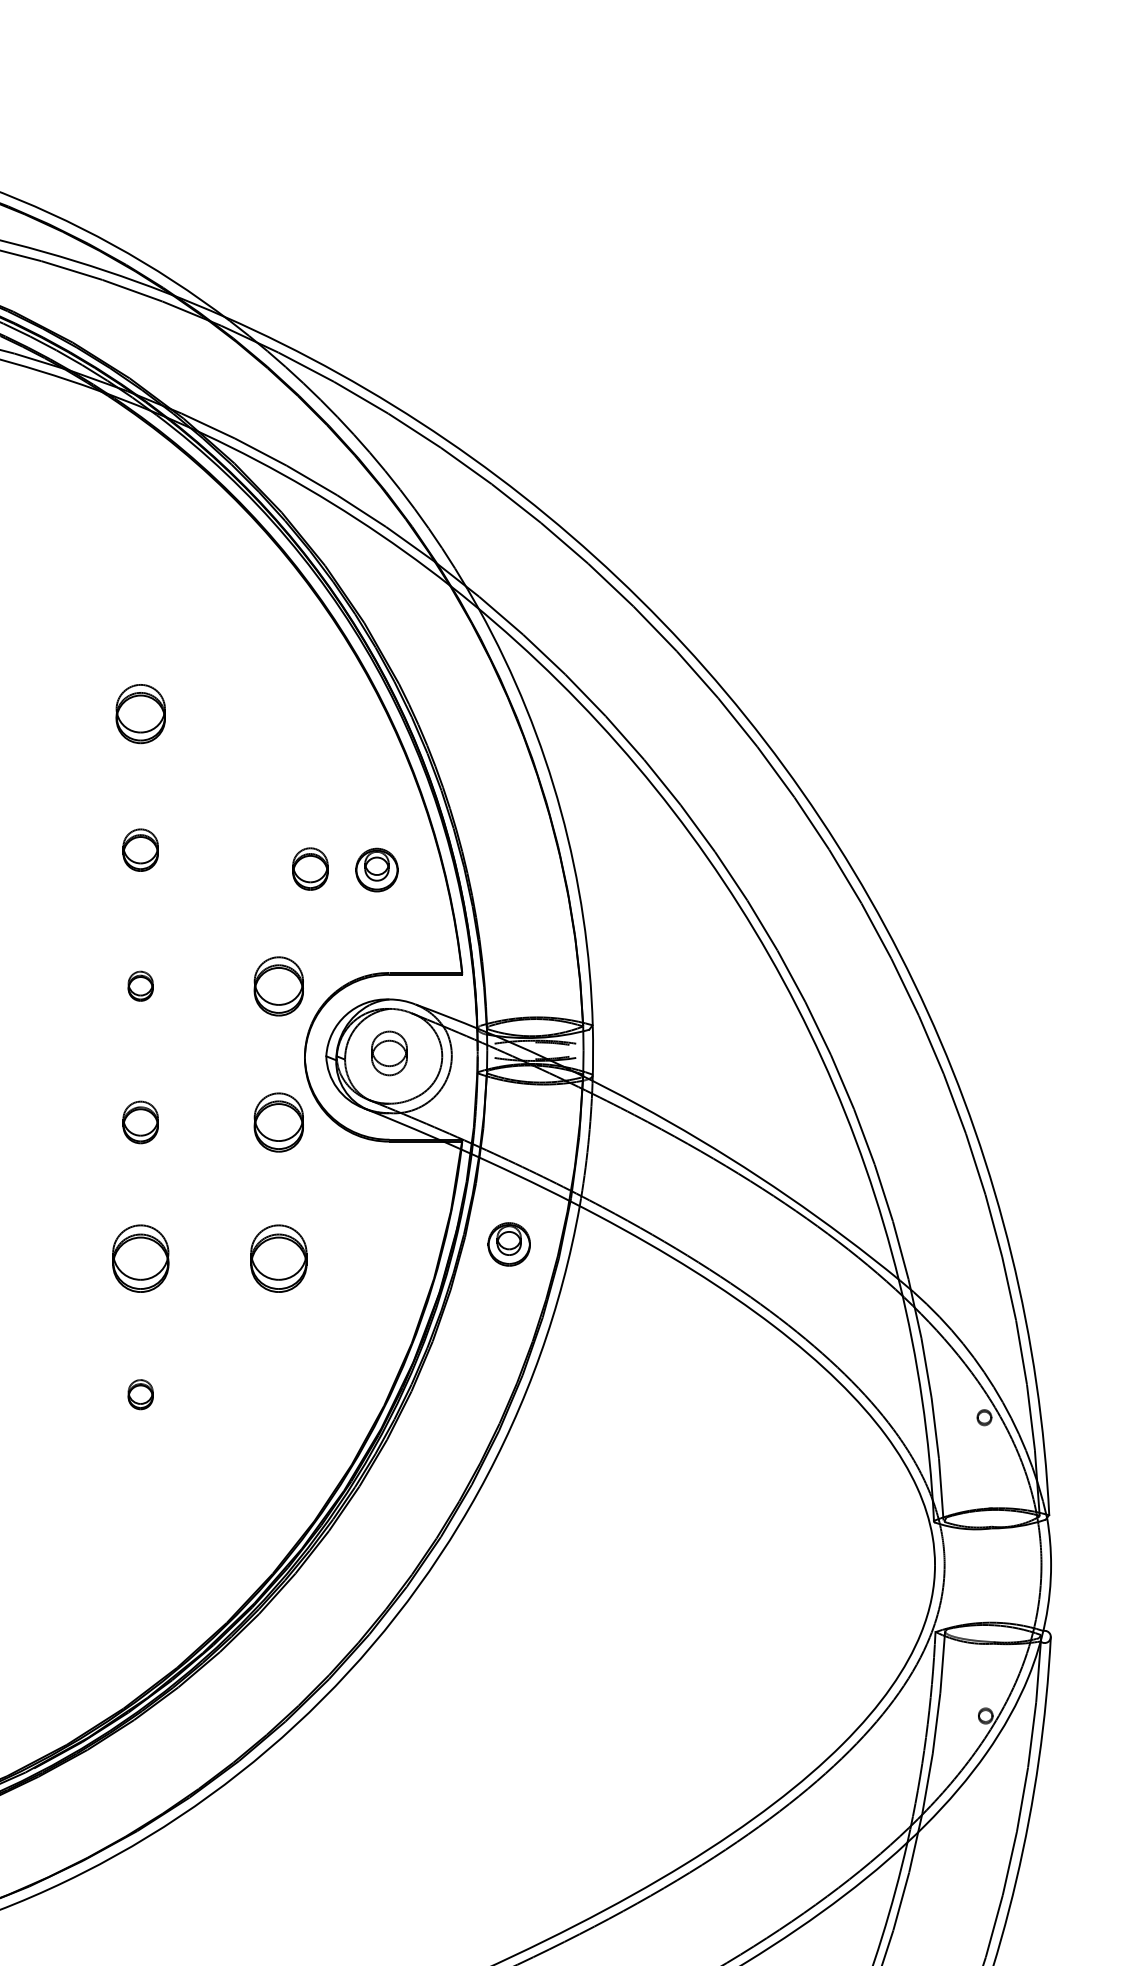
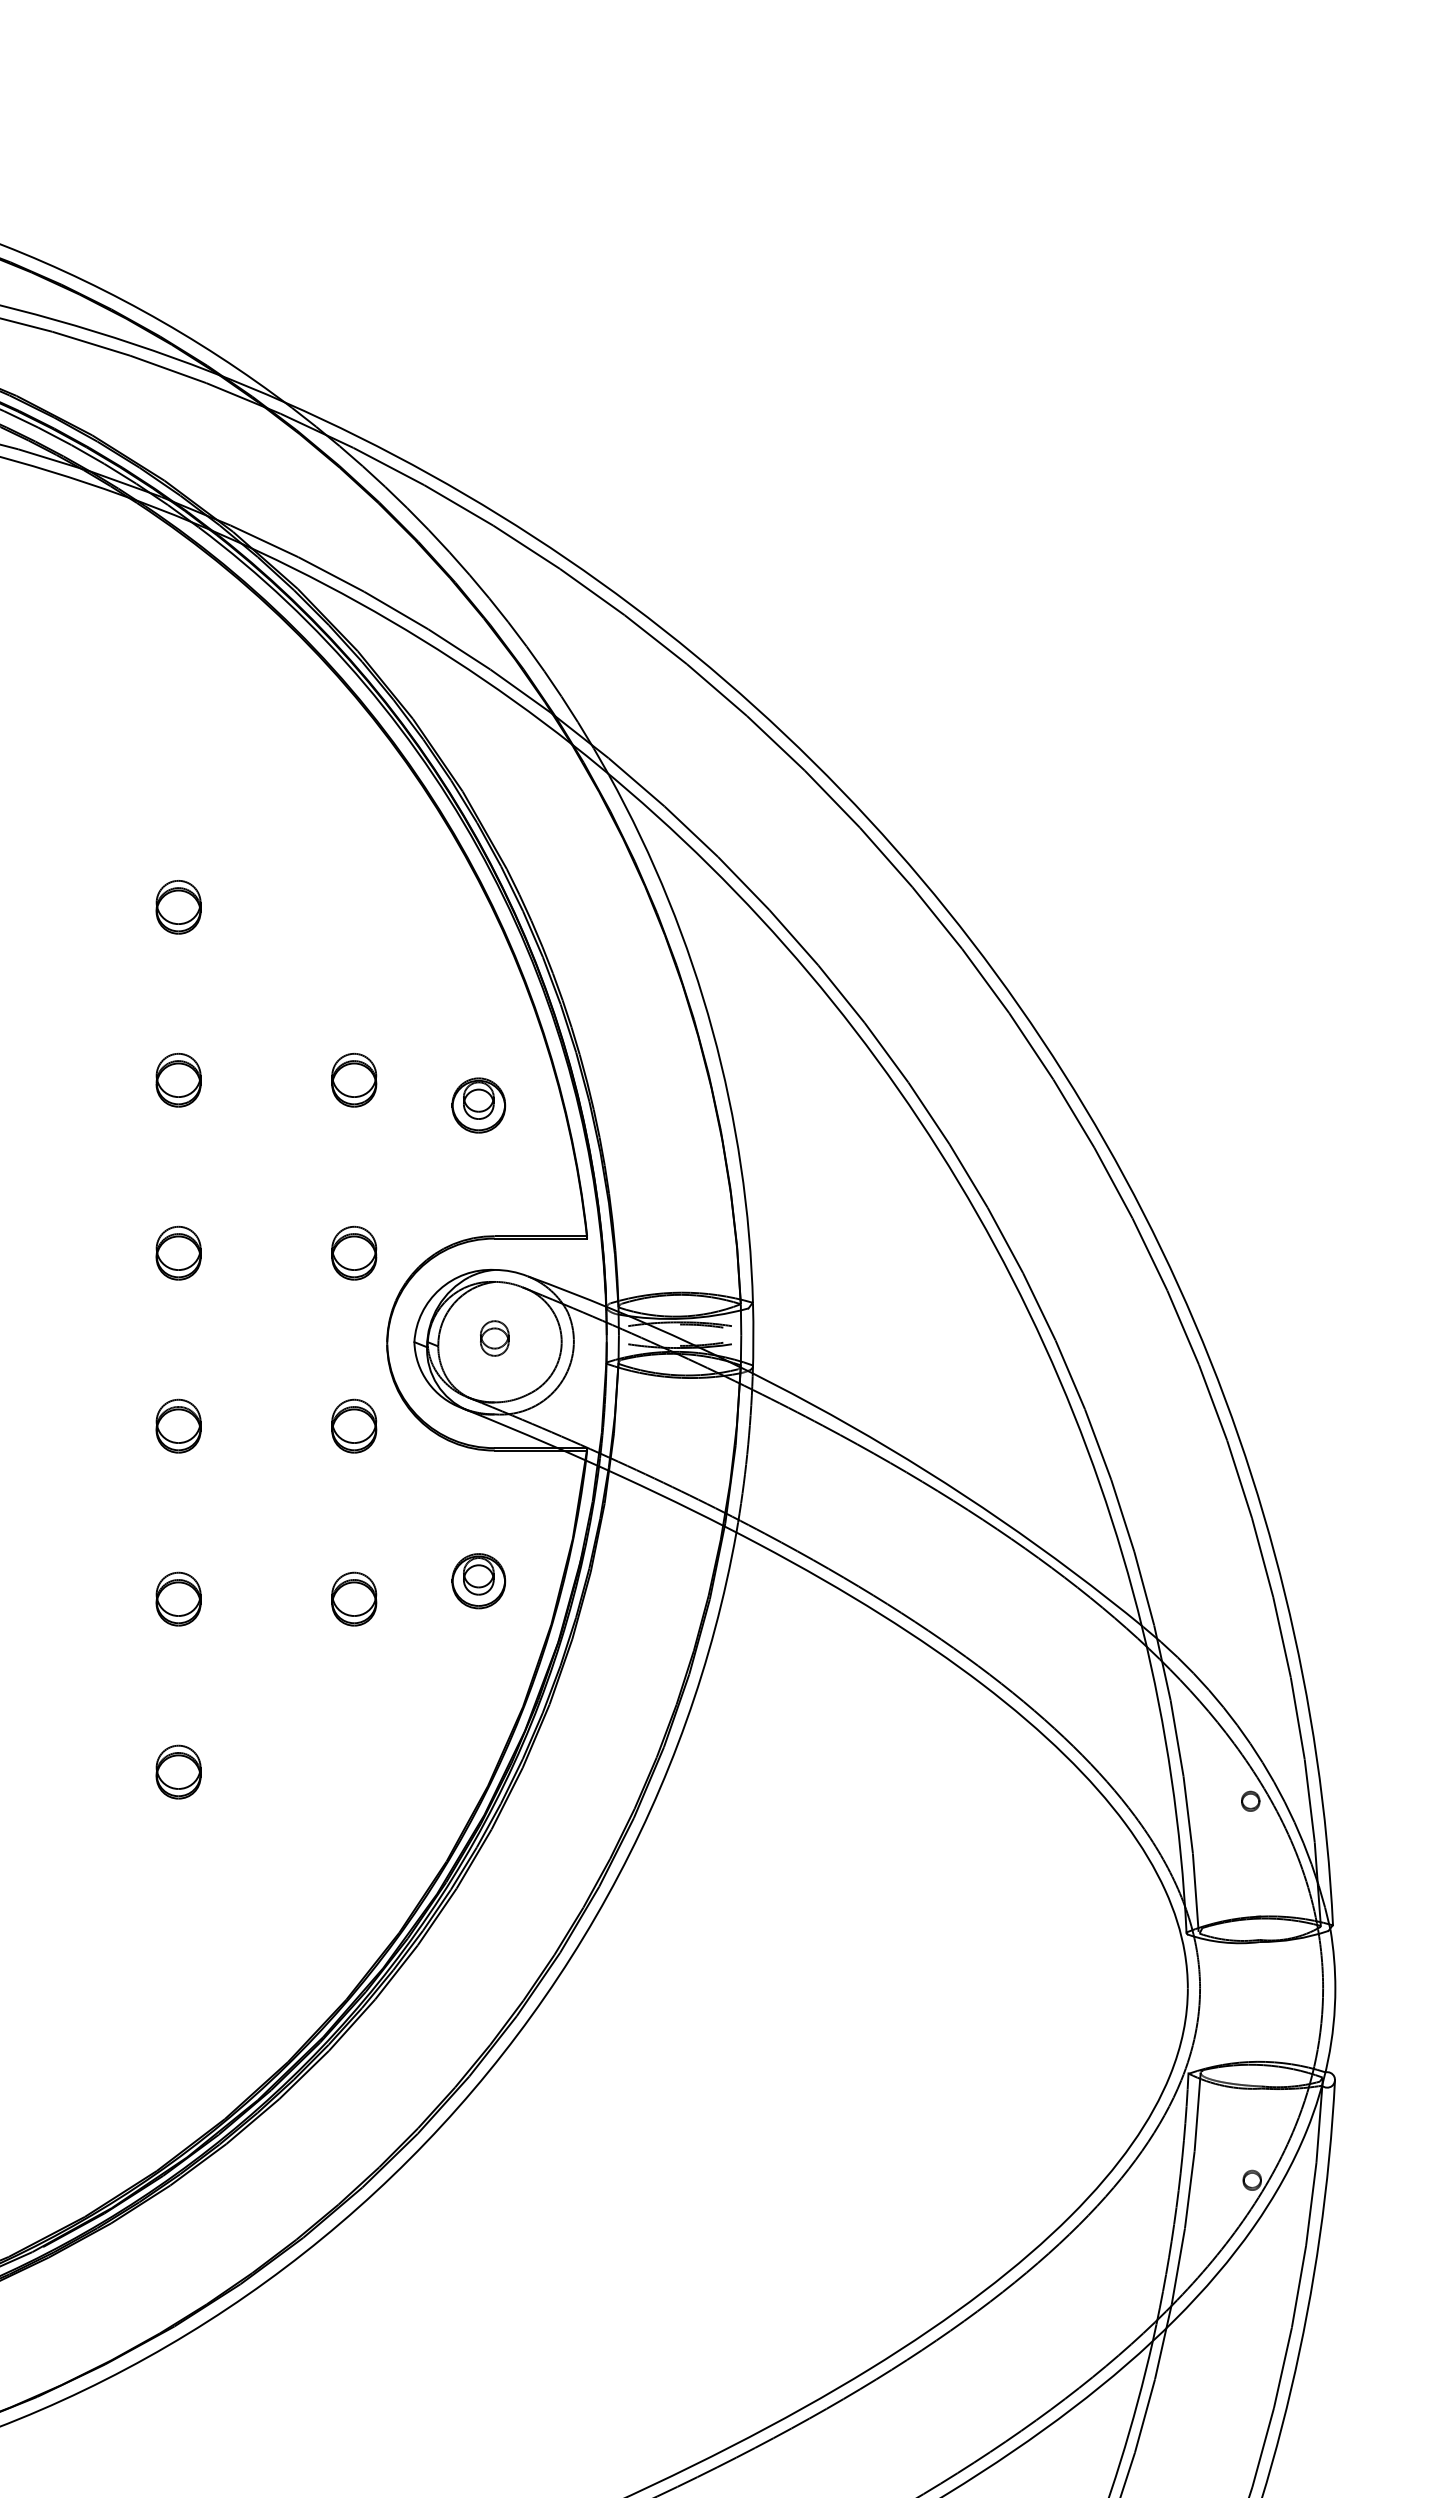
part: (140, 714) -> (178, 907), size x0.71
part: (310, 869) -> (354, 1080), moved
part: (140, 985) -> (178, 1252), size x1.43
part: (279, 985) -> (354, 1252), size x0.71
part: (389, 1053) -> (494, 1338), size x0.62
part: (279, 1121) -> (354, 1425), size x0.71
part: (508, 1244) -> (478, 1581), moved
part: (140, 1258) -> (178, 1598), size x0.62
part: (279, 1258) -> (354, 1598), size x0.62
part: (140, 1394) -> (178, 1771), size x1.43

